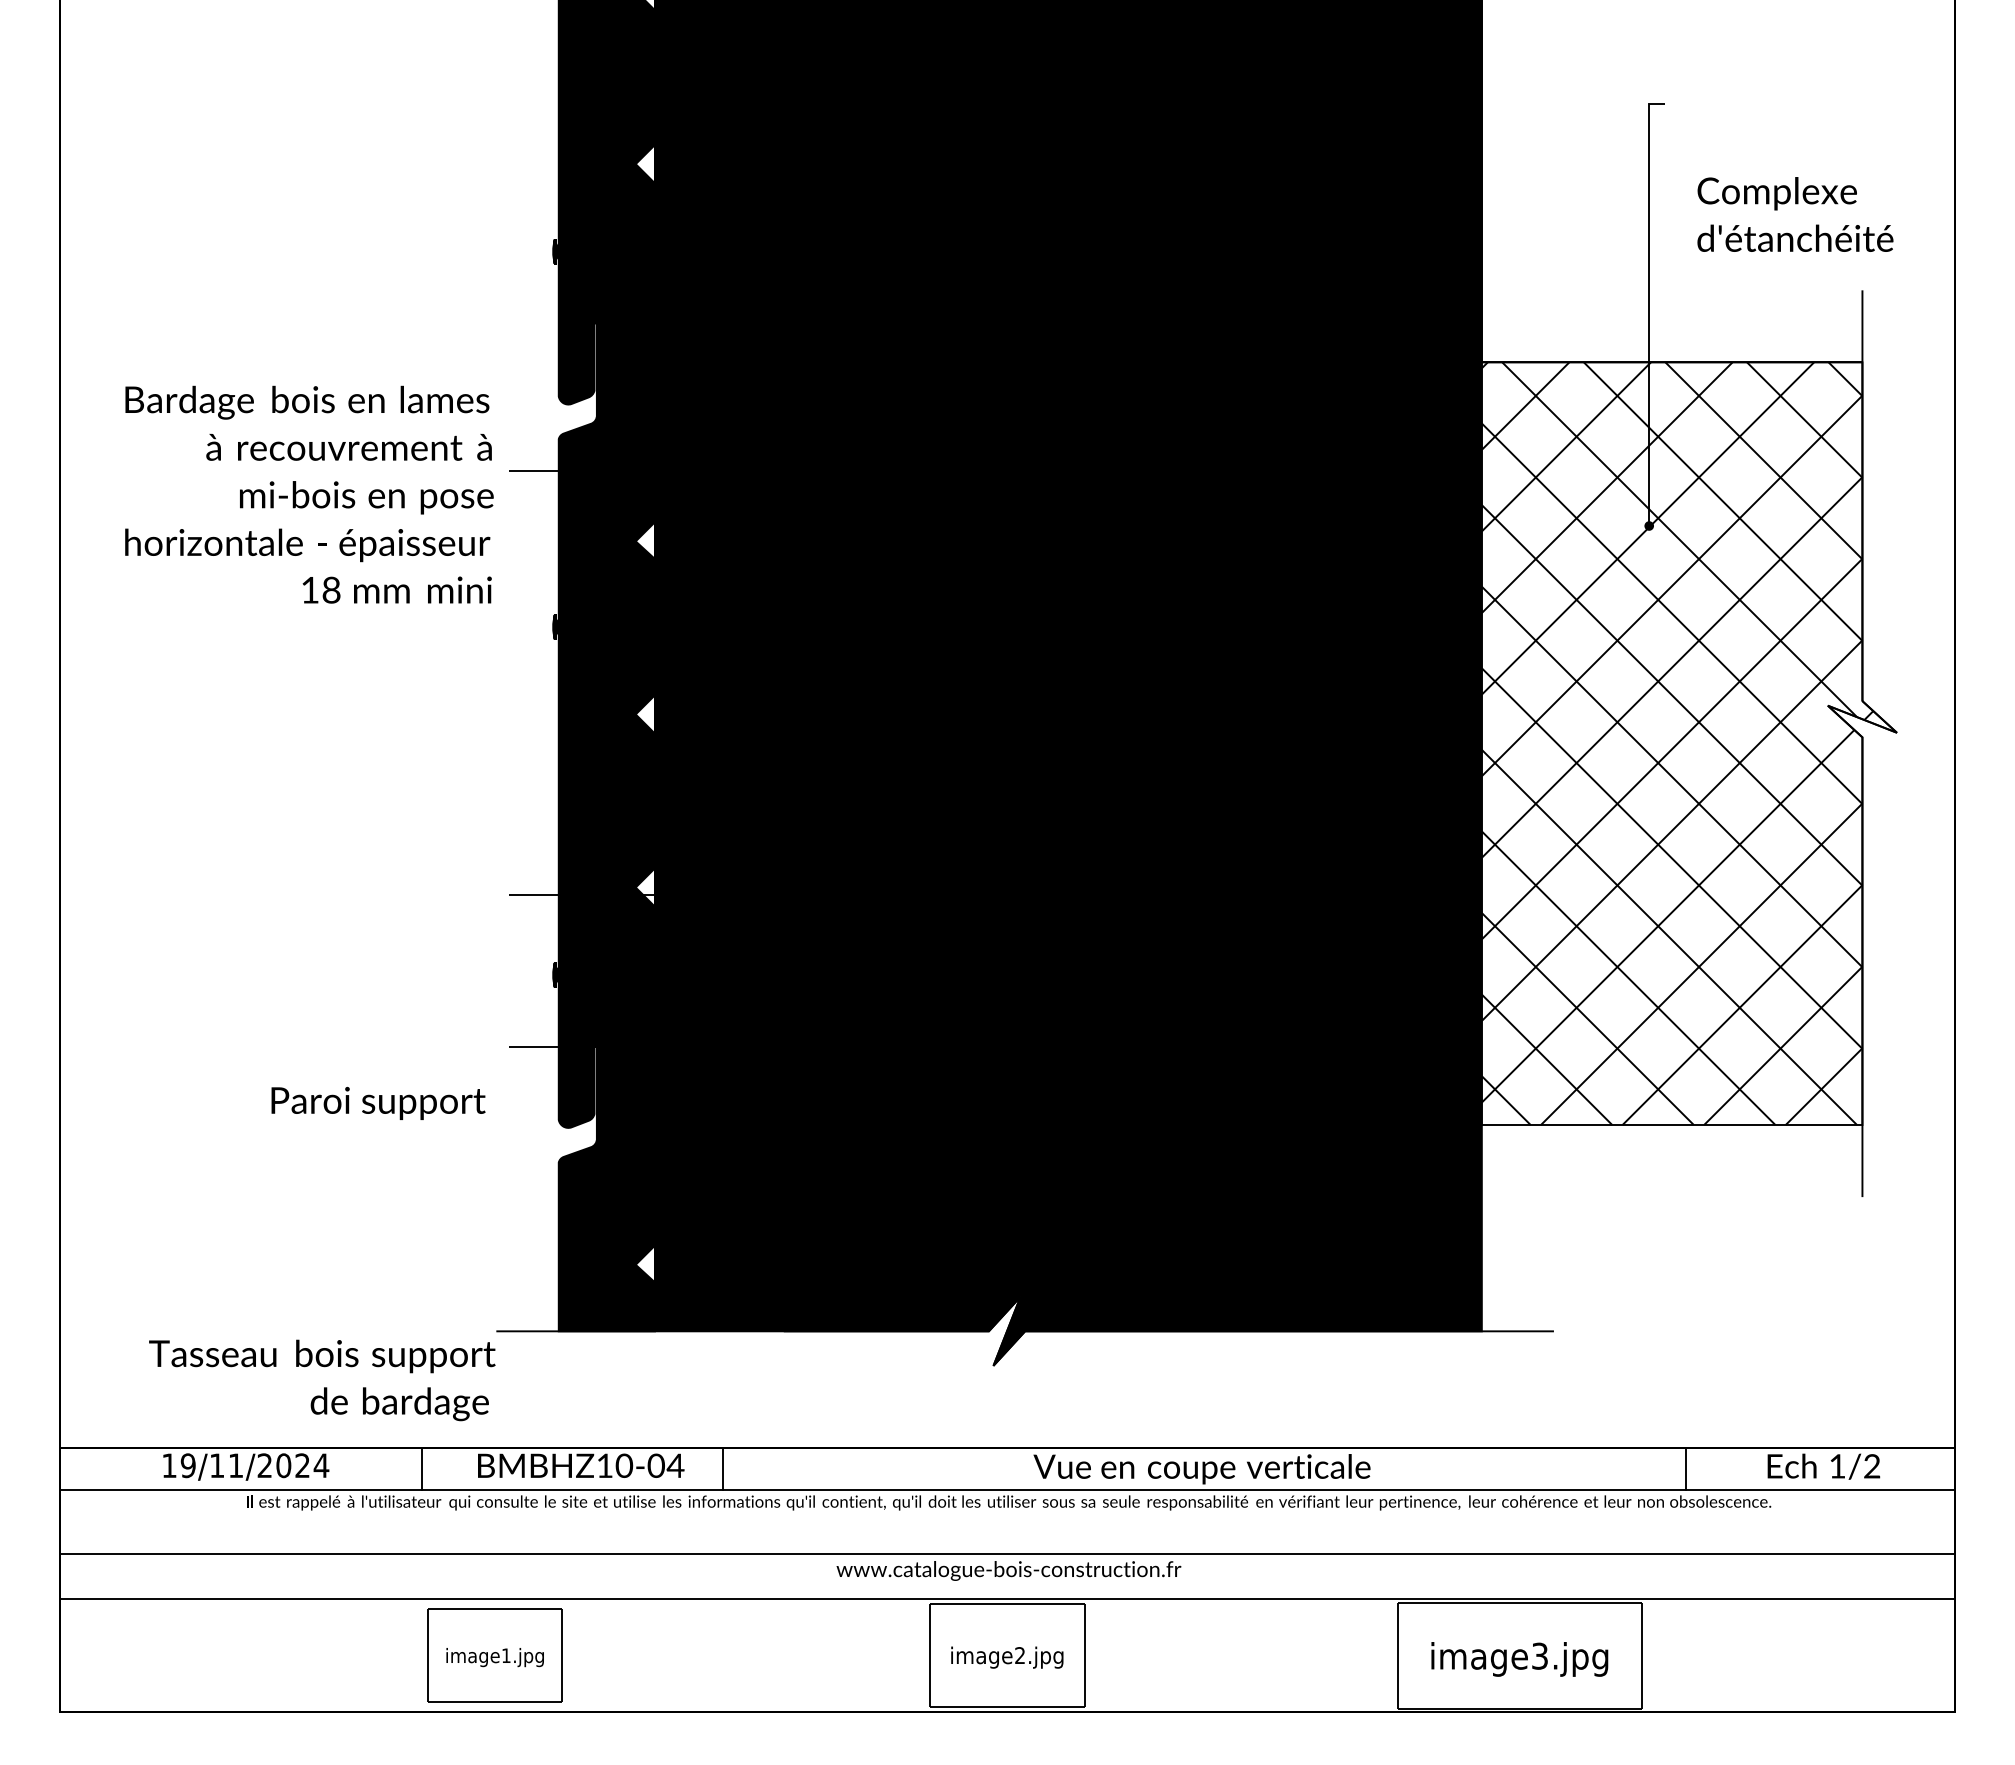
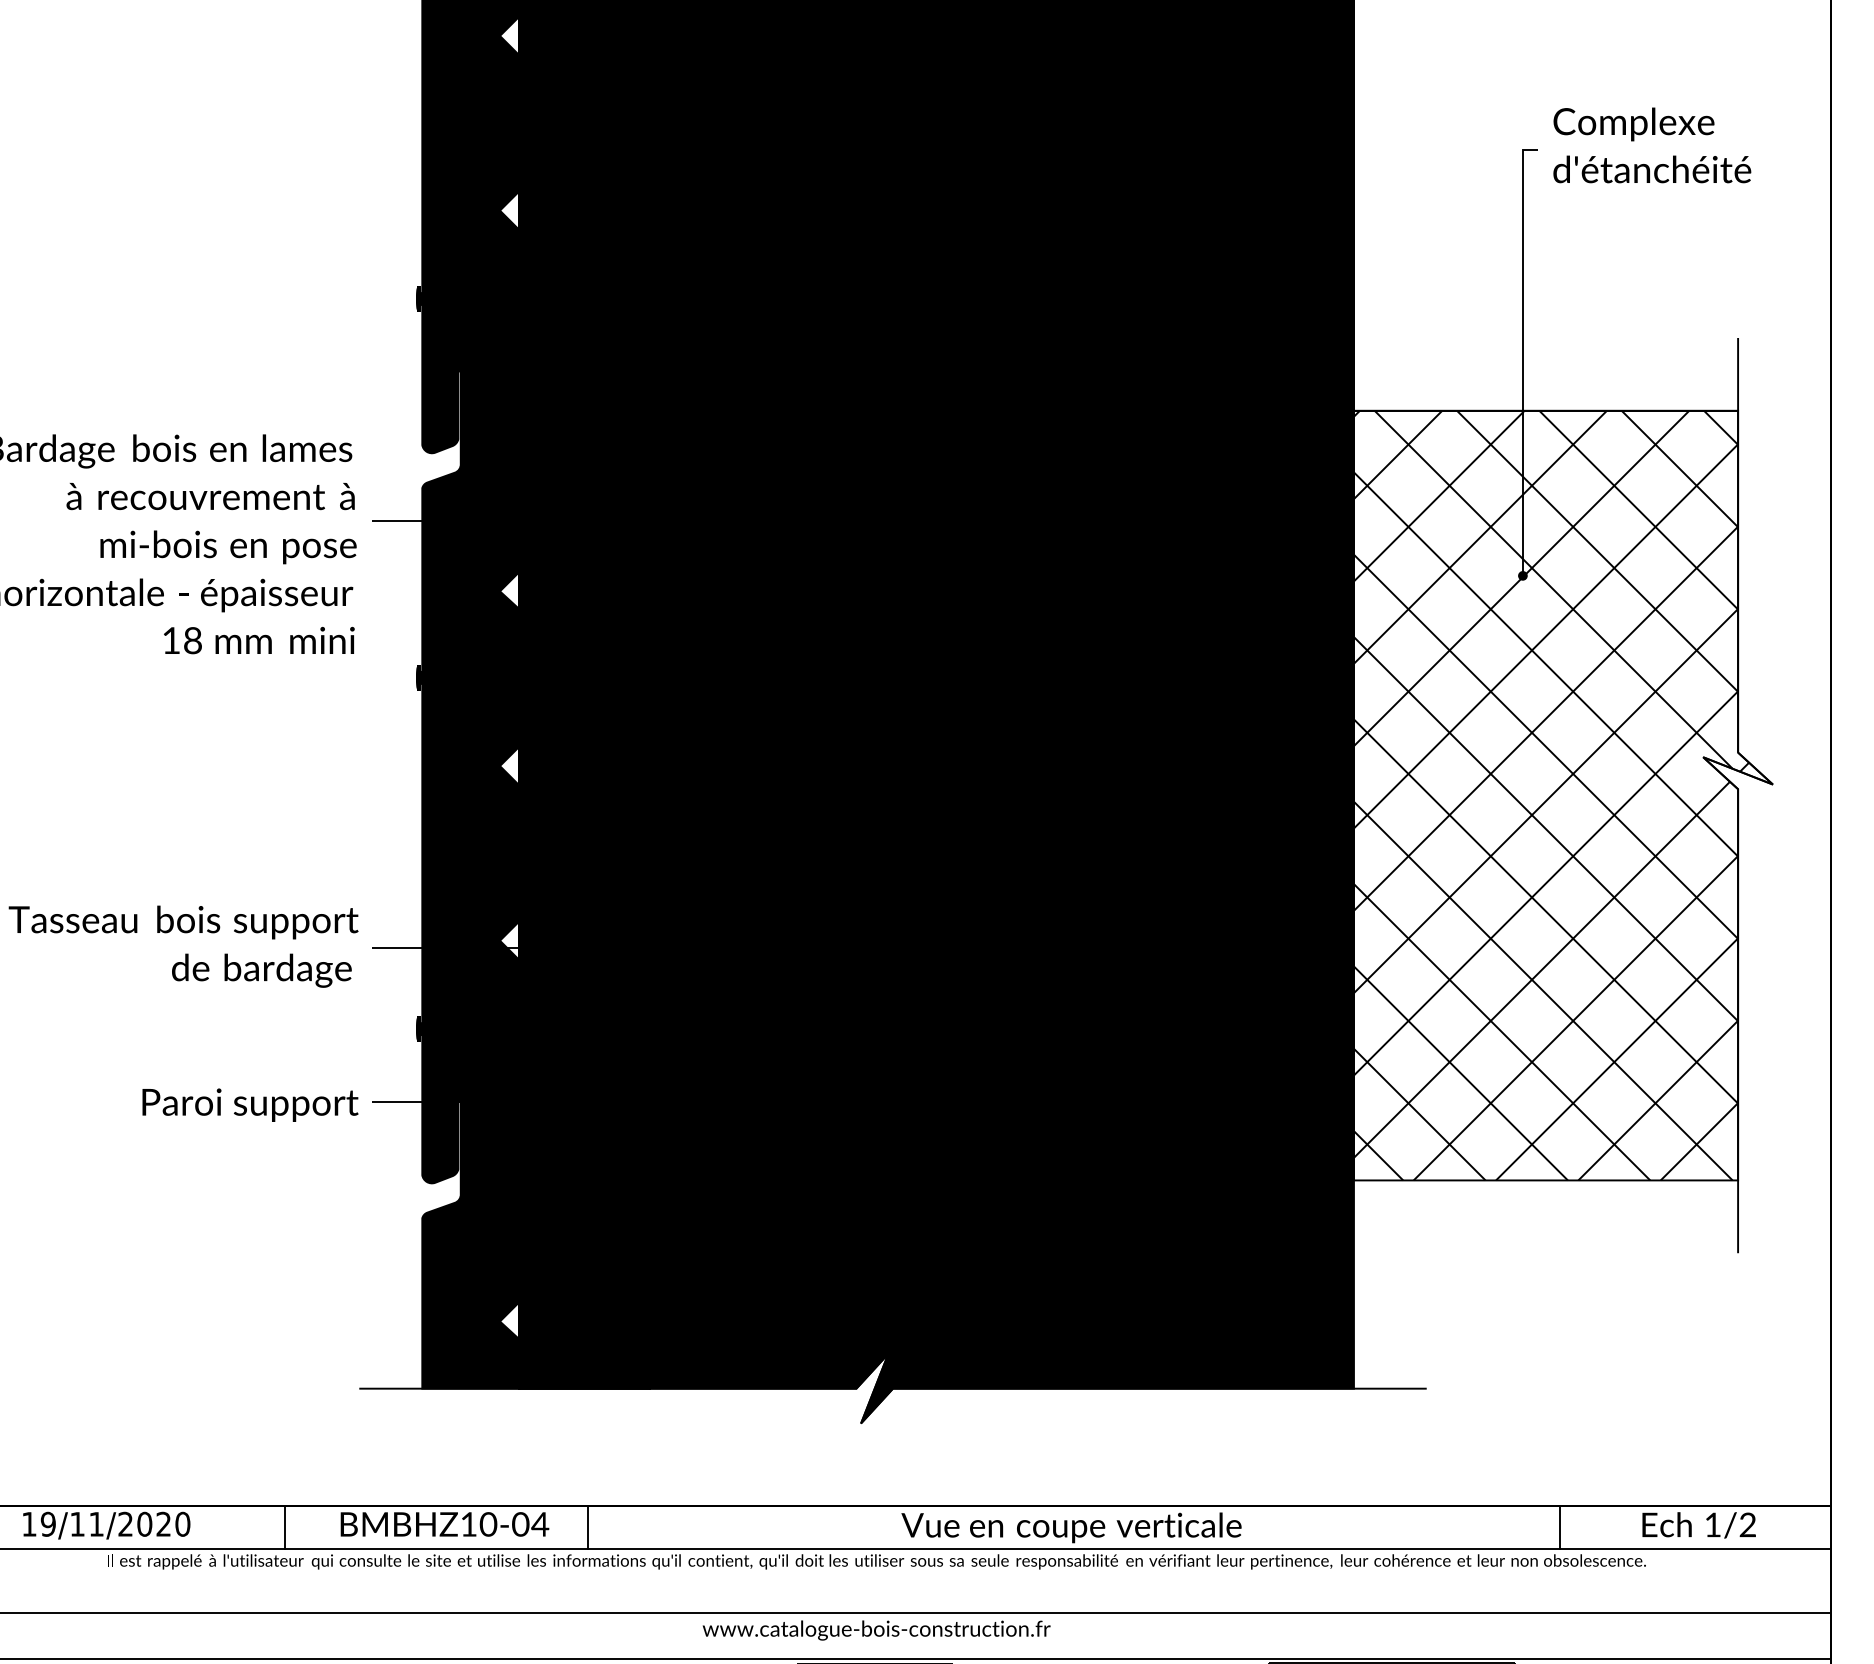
text: (1795, 214) -> (1652, 145), moved
text: (378, 1102) -> (250, 1104), moved
text: (322, 1380) -> (183, 946), moved
text: (321, 1465) -> (182, 1524), 19/11/2024 -> 19/11/2020

